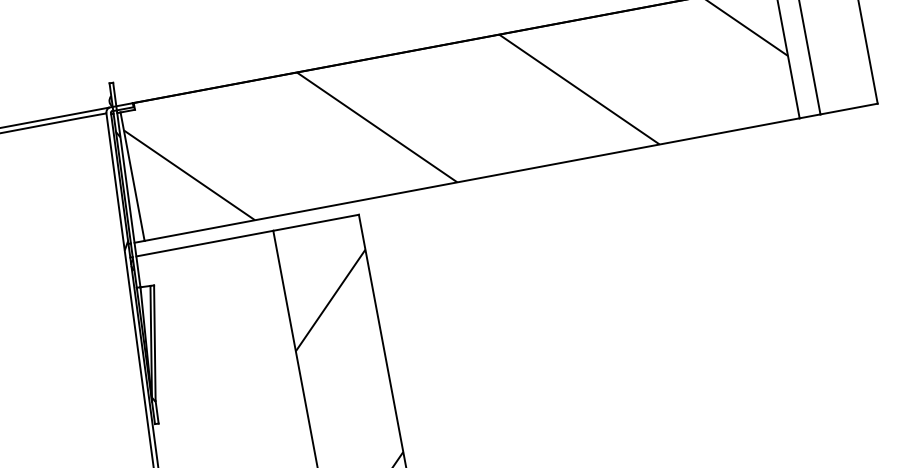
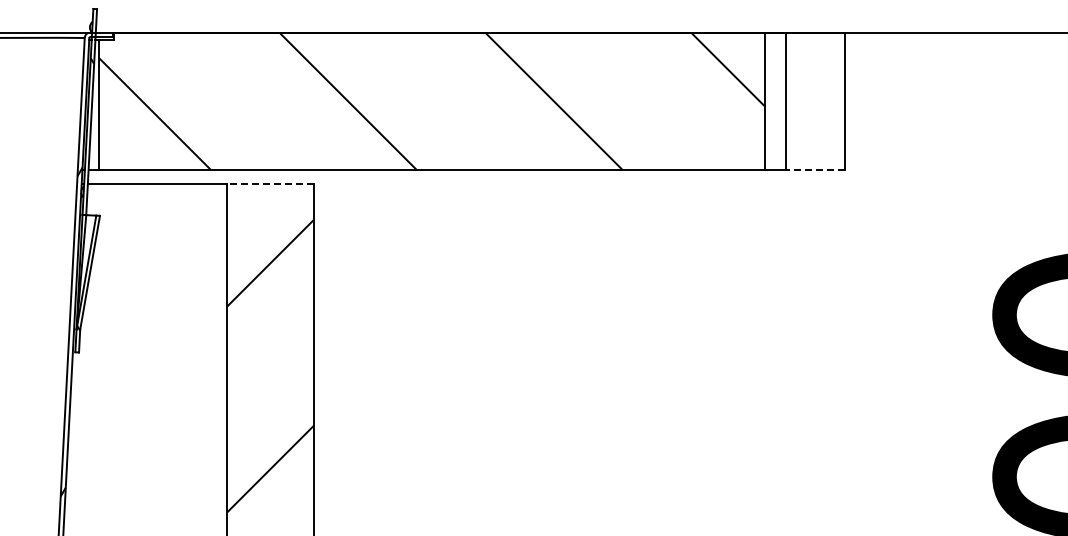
line: (849, 109) -> (815, 170), solid -> dashed
line: (315, 223) -> (270, 184), solid -> dashed

